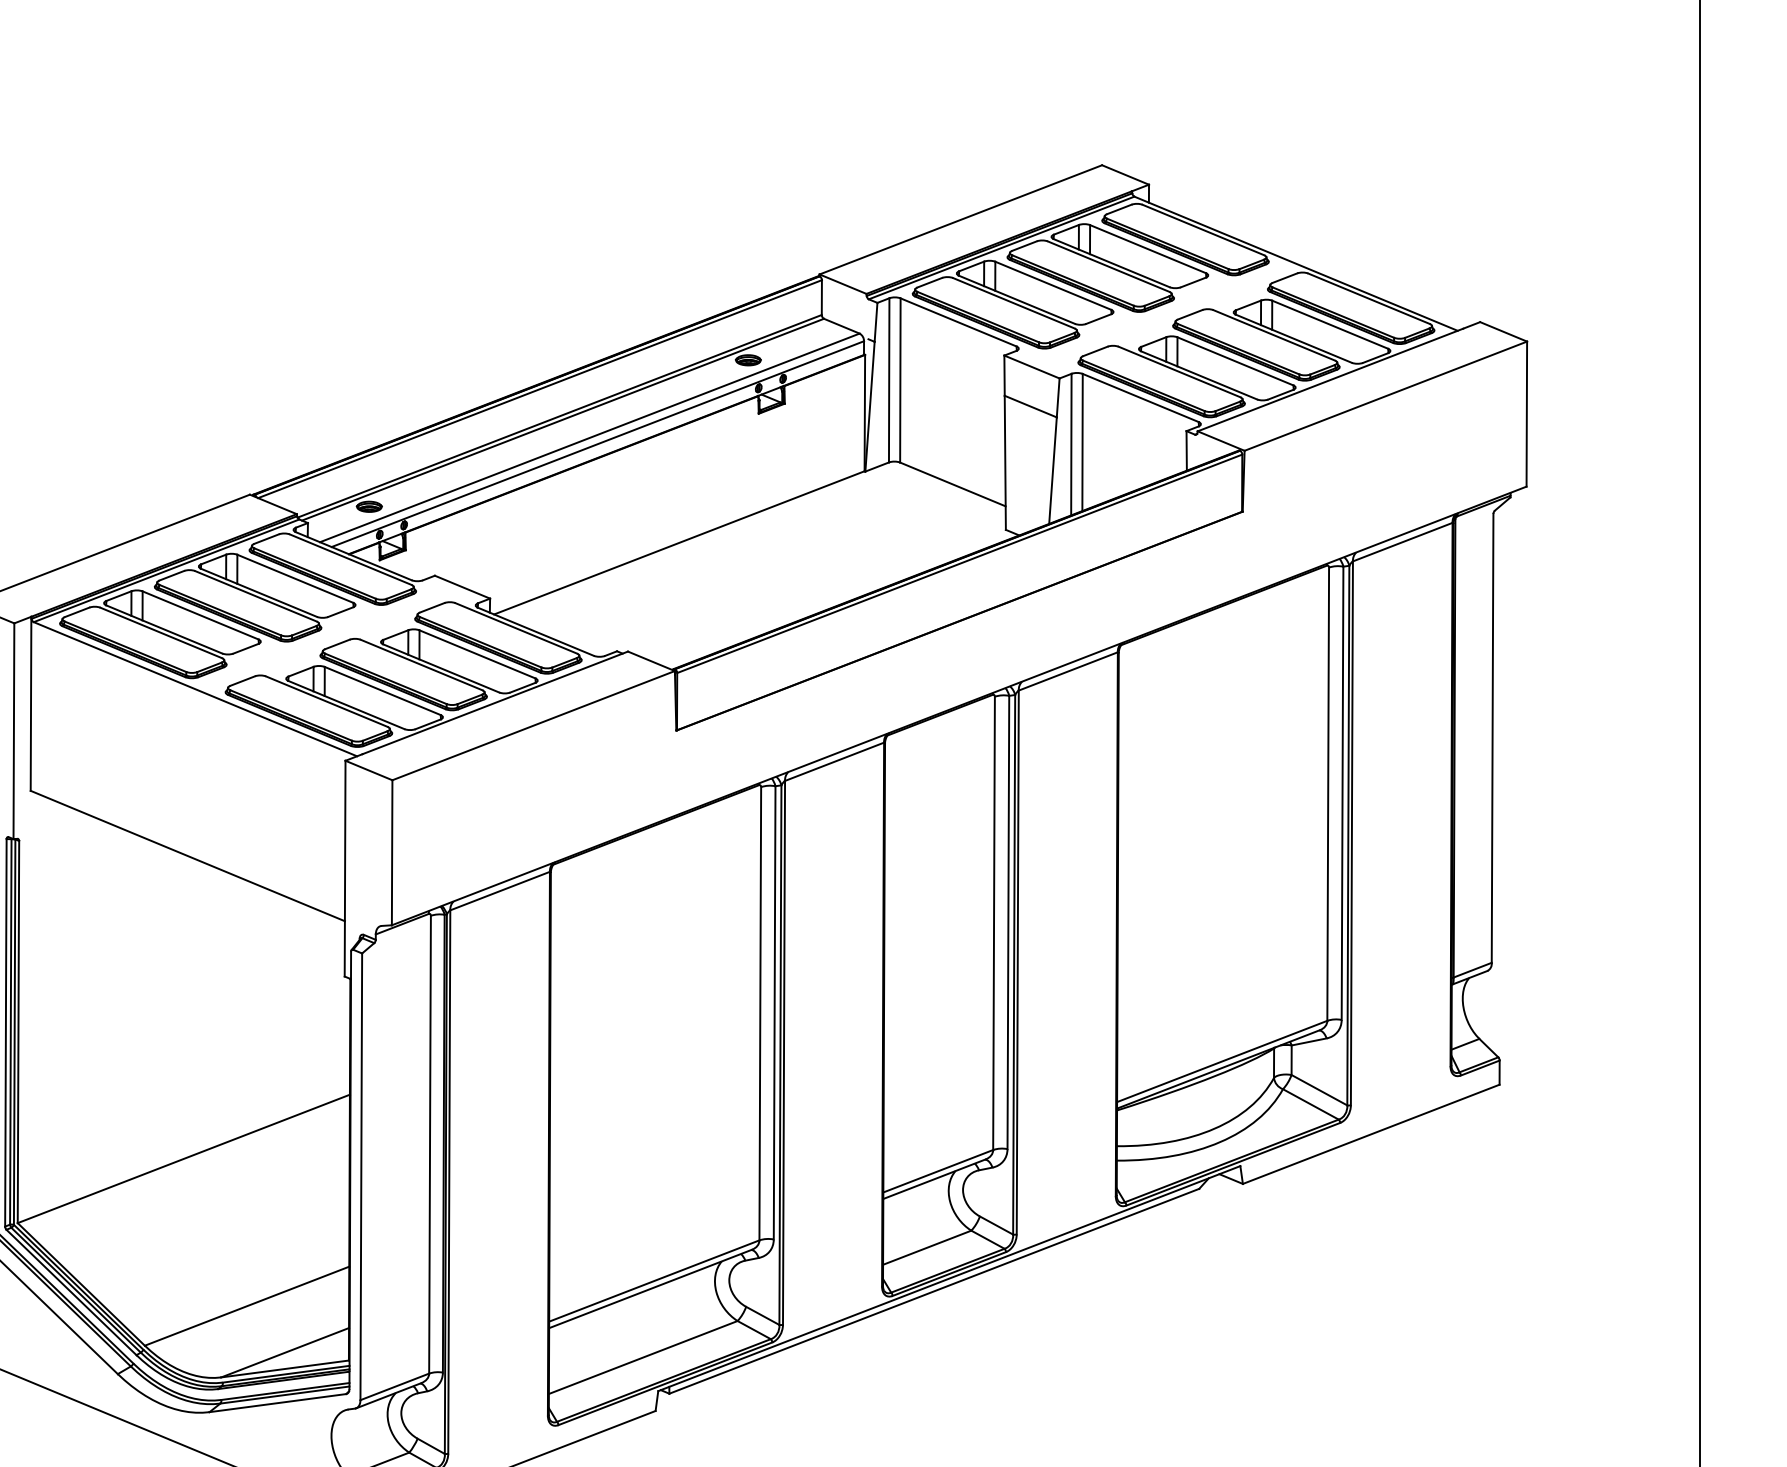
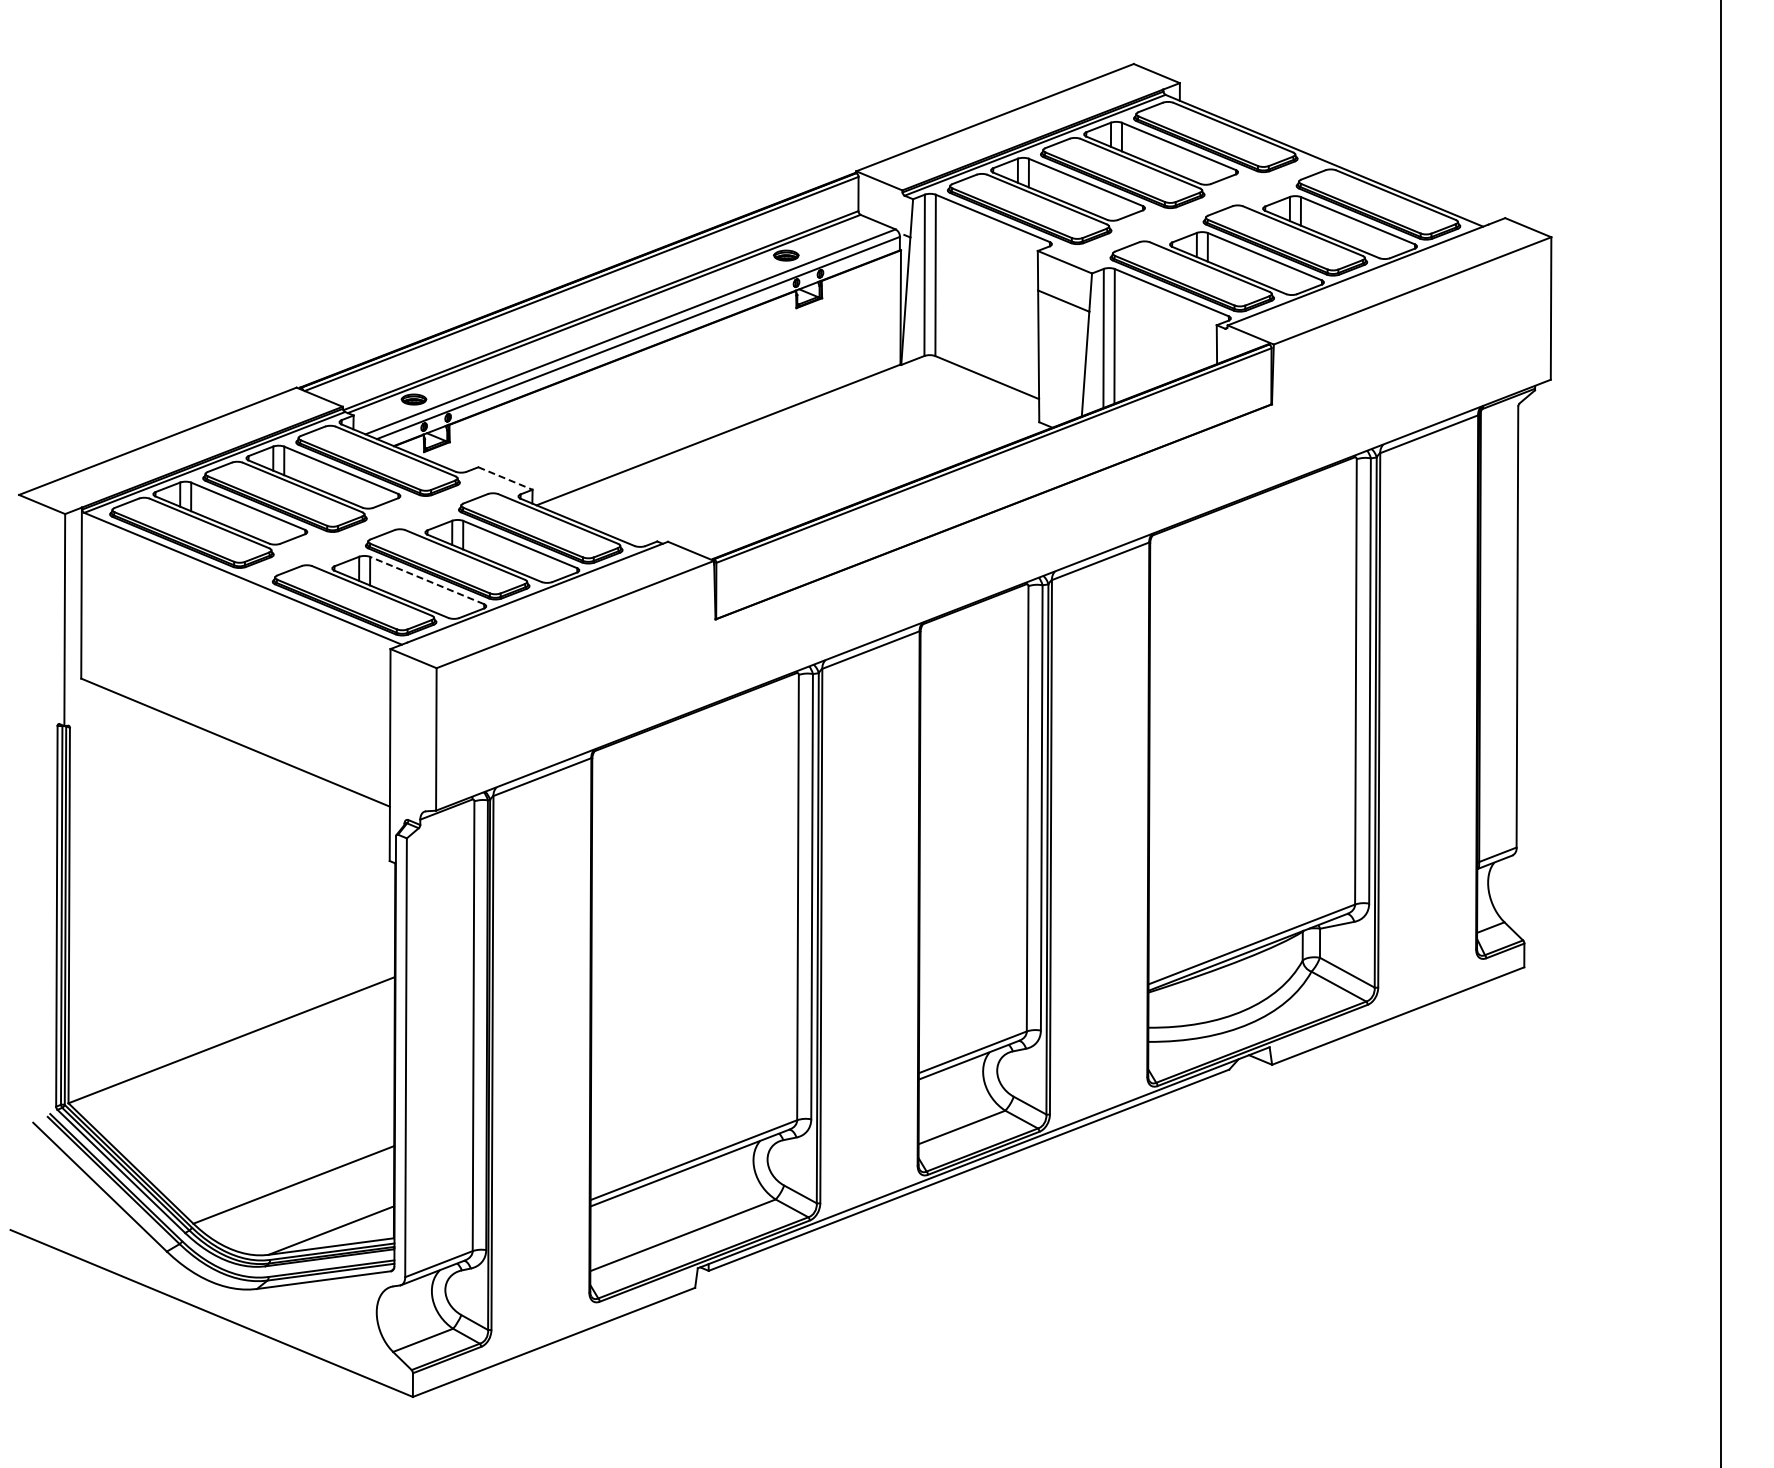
line: (462, 587) -> (505, 478), solid -> dashed
line: (383, 690) -> (427, 580), solid -> dashed

